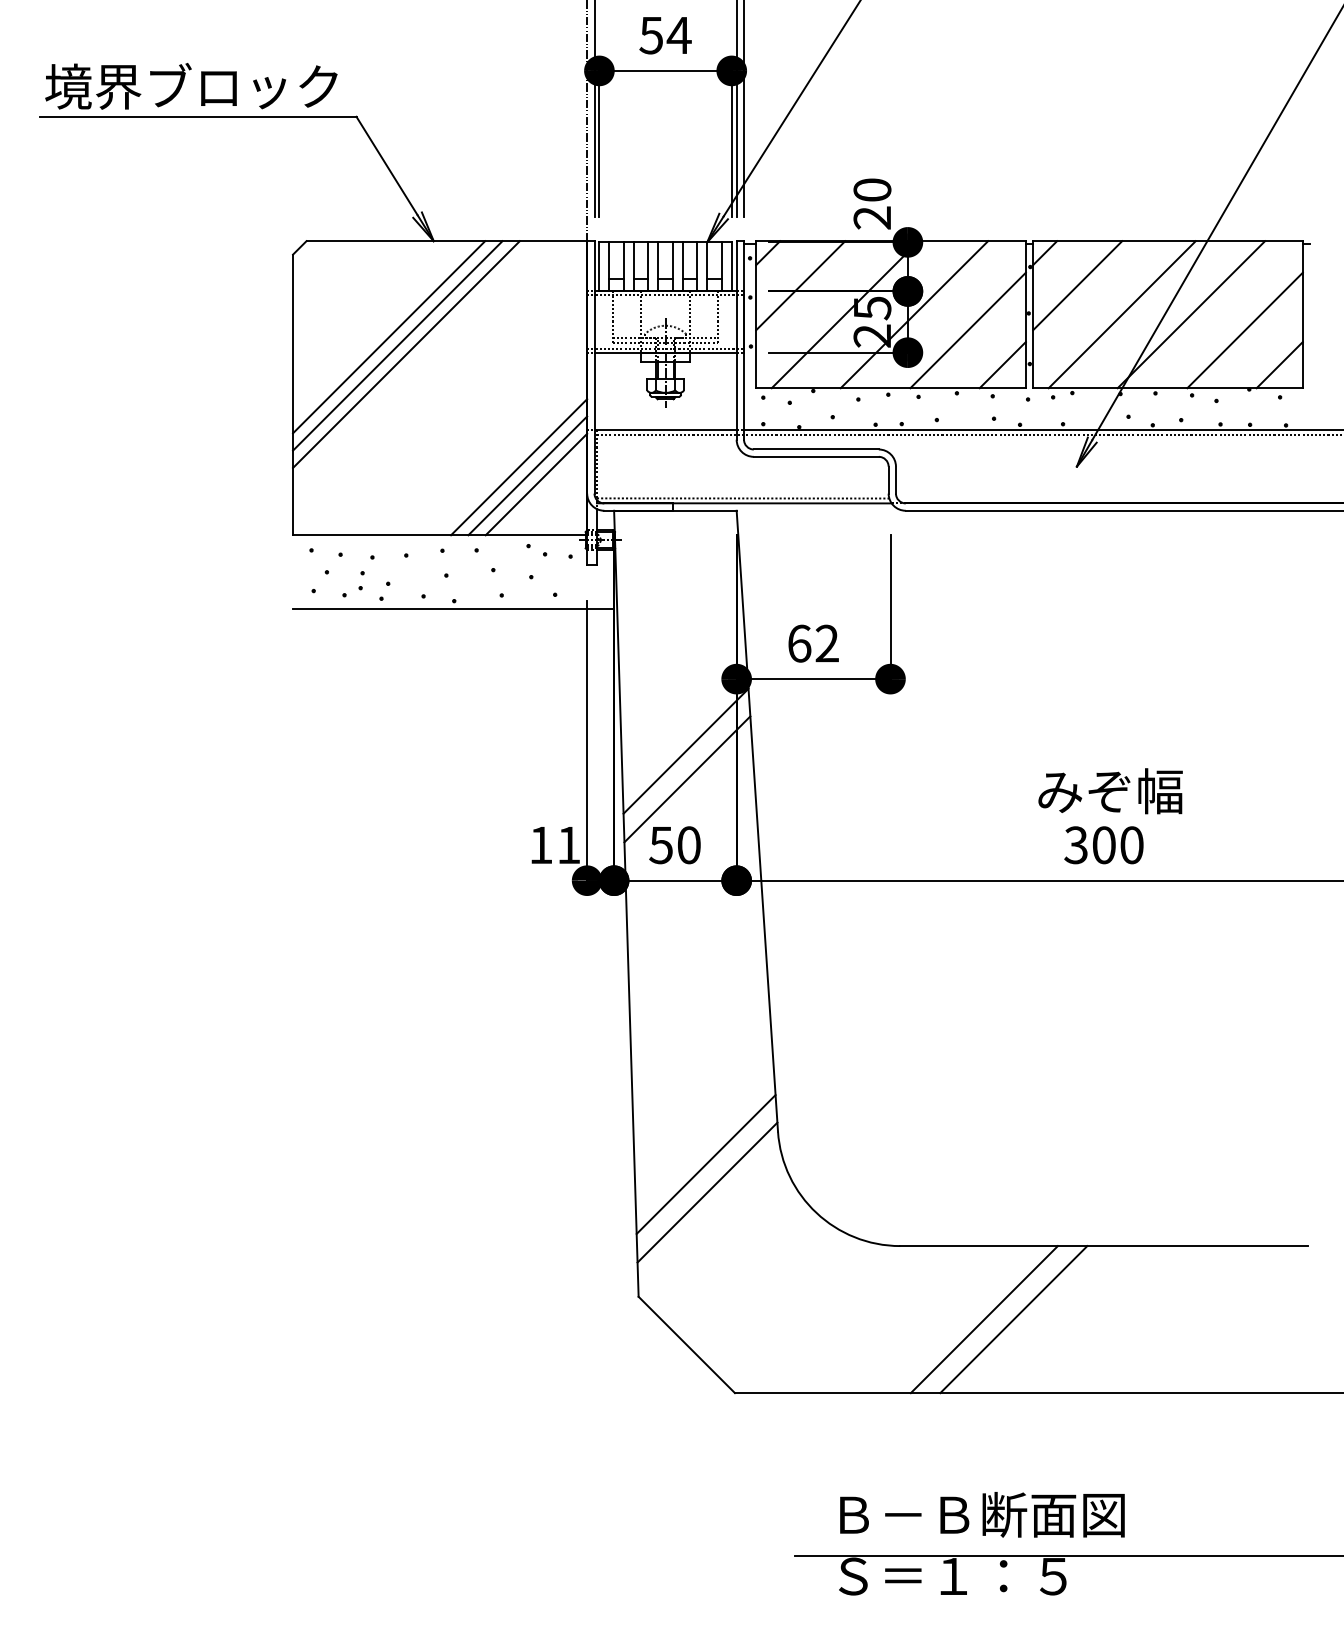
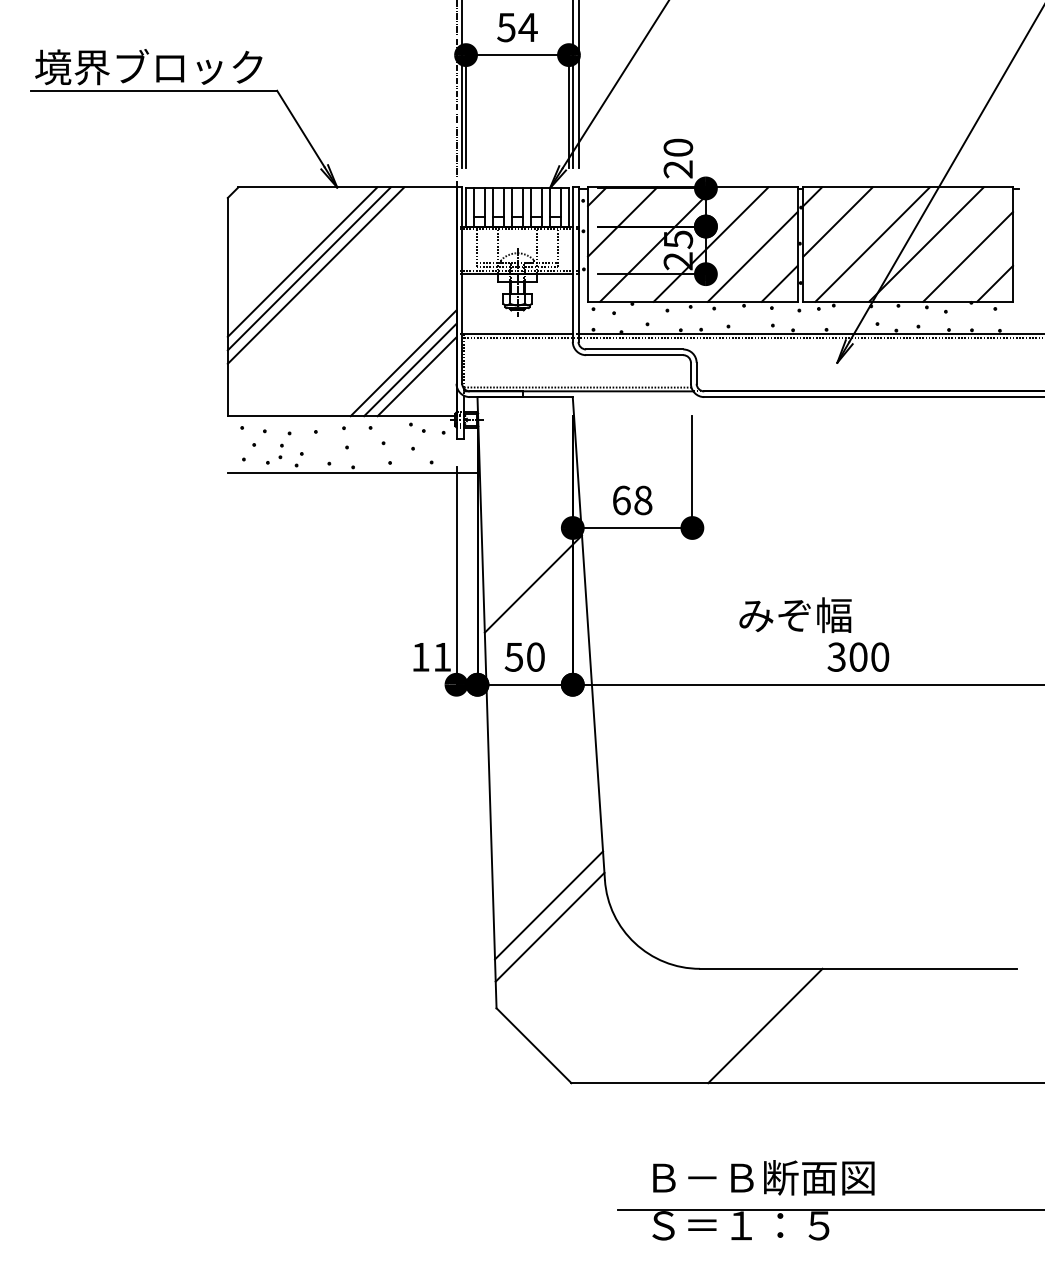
text: (827, 643) -> (643, 500), 62 -> 68
line: (687, 778) -> (534, 605), removed
text: (1110, 790) -> (795, 614), moved
line: (1014, 1318) -> (788, 1025), removed

